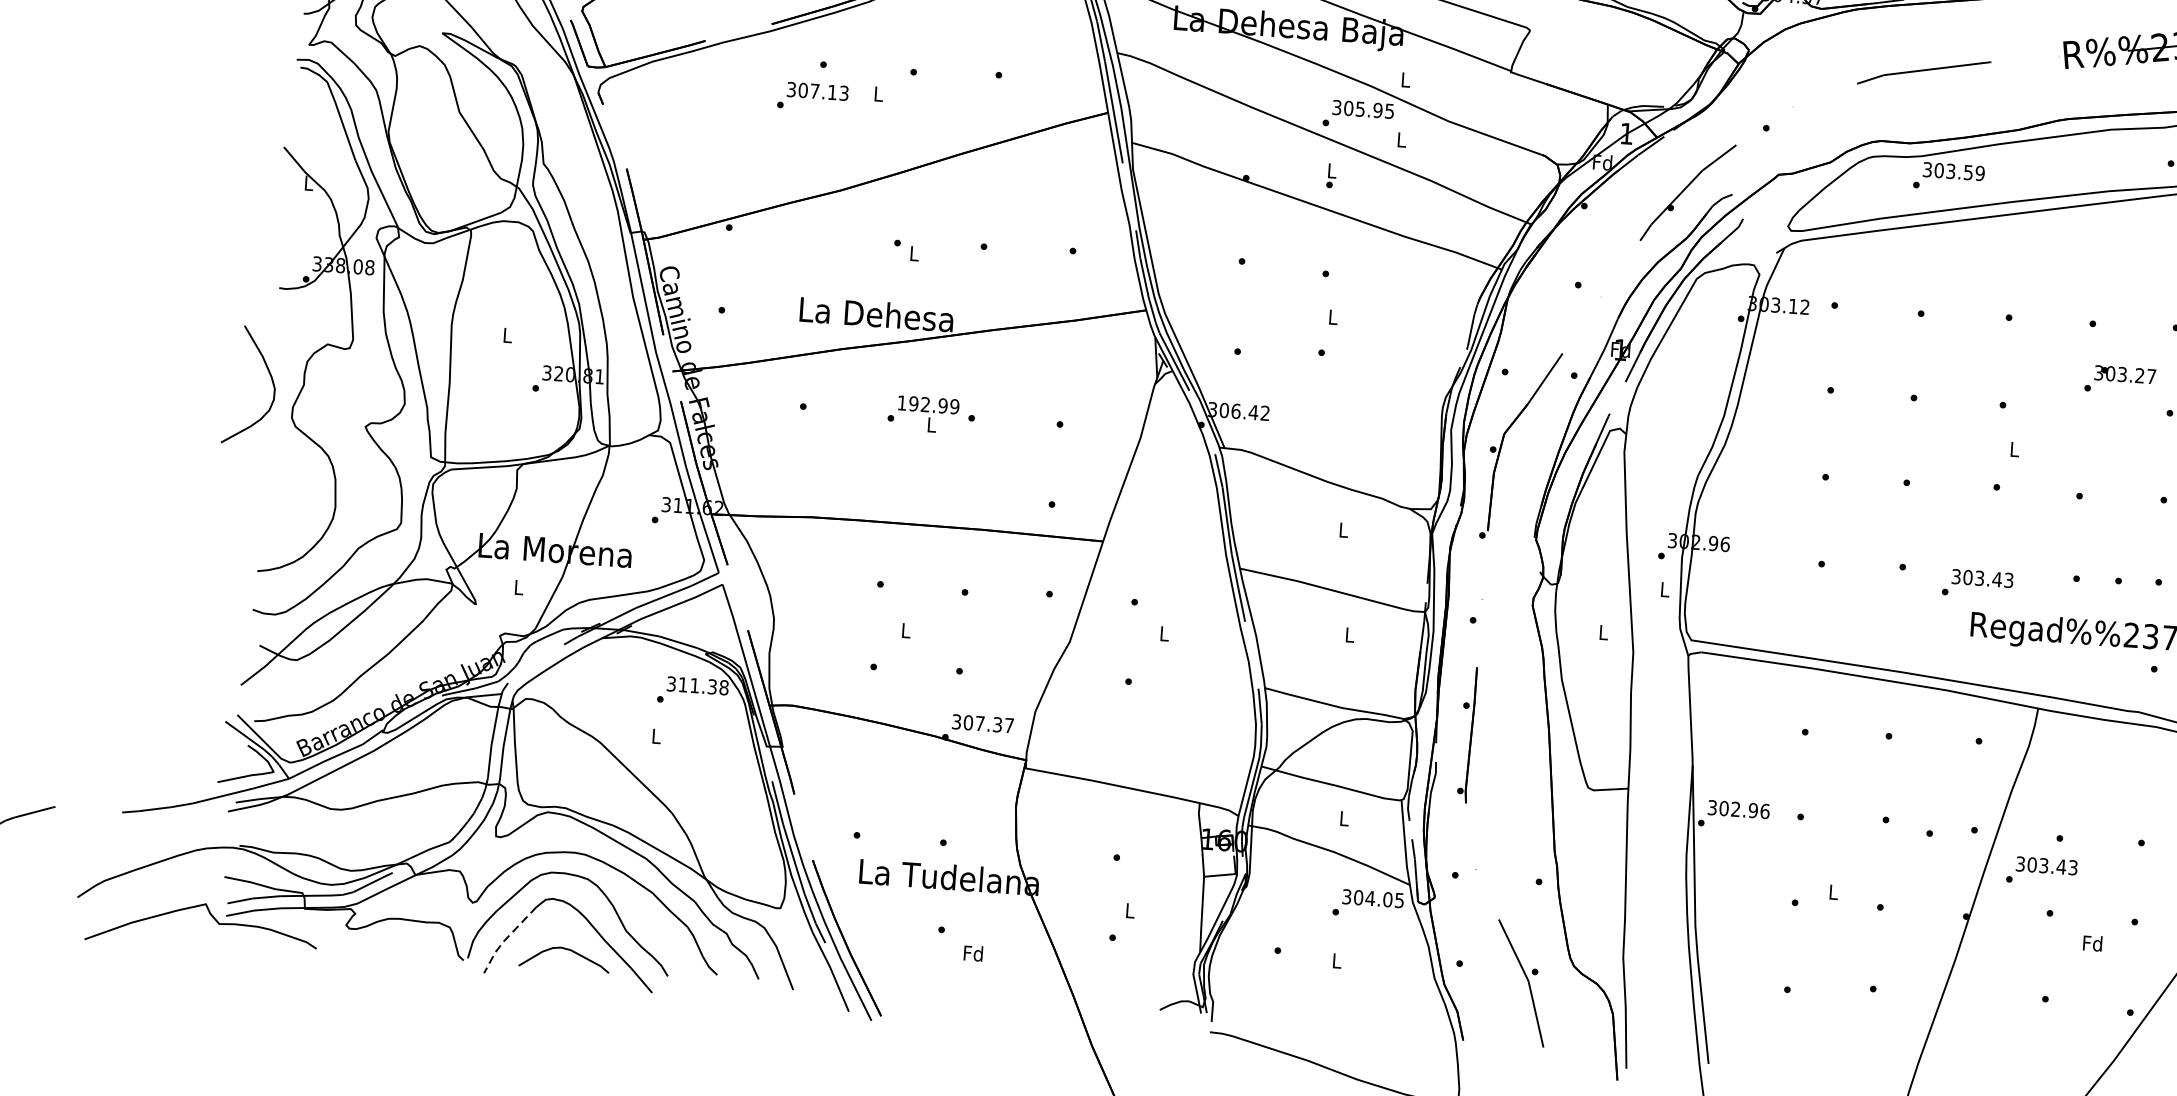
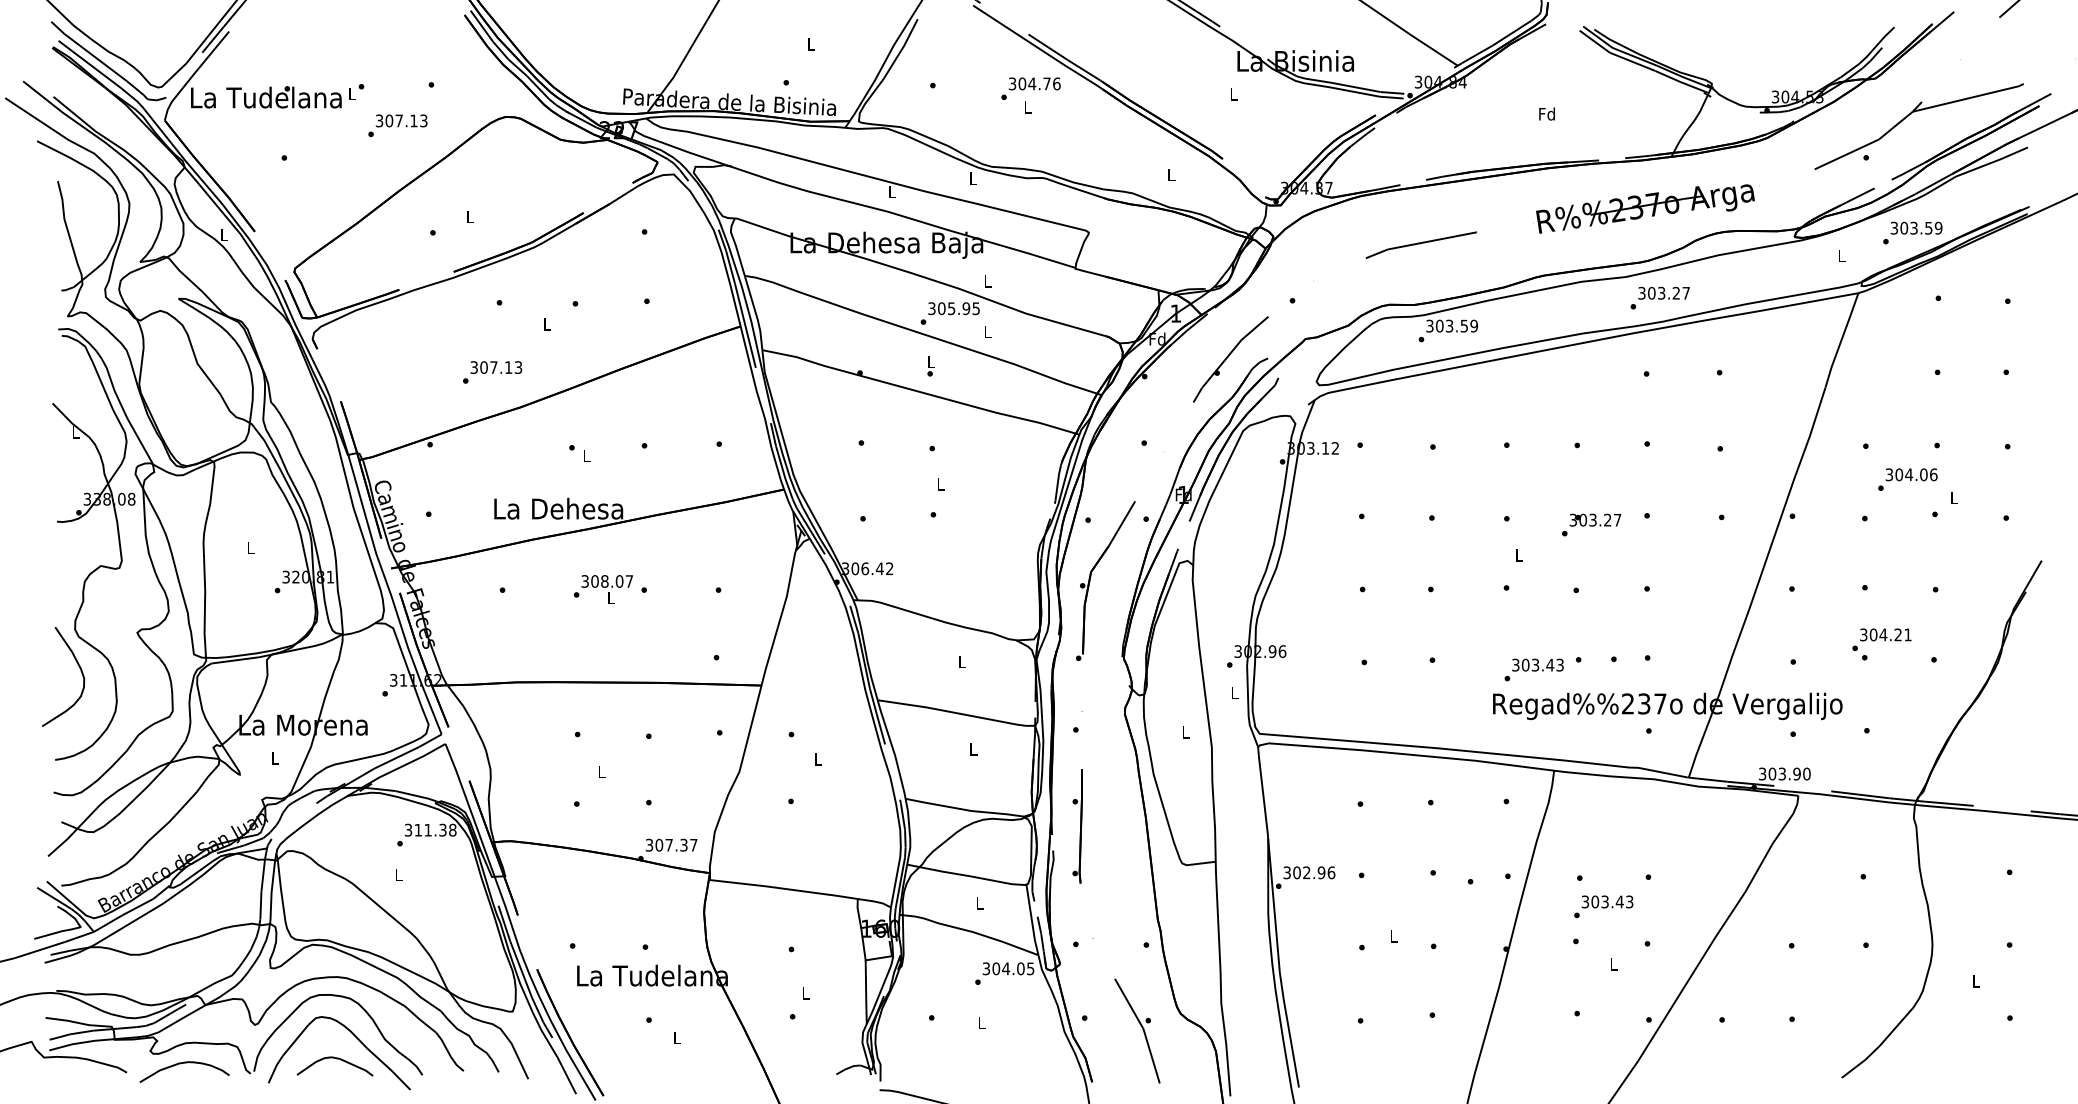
text: (812, 97) -> (492, 372), moved
text: (2120, 379) -> (1591, 524), moved
curve: (271, 380) -> (80, 671), moved
text: (928, 404) -> (607, 581), 192.99 -> 308.07
text: (1976, 583) -> (1533, 669), moved
text: (2041, 871) -> (1603, 906), moved
line: (505, 939) -> (284, 1053), dashed -> solid
curve: (385, 942) -> (184, 1063), added
text: (2092, 942) -> (1613, 963), Fd -> L
text: (972, 952) -> (676, 1037), Fd -> L

